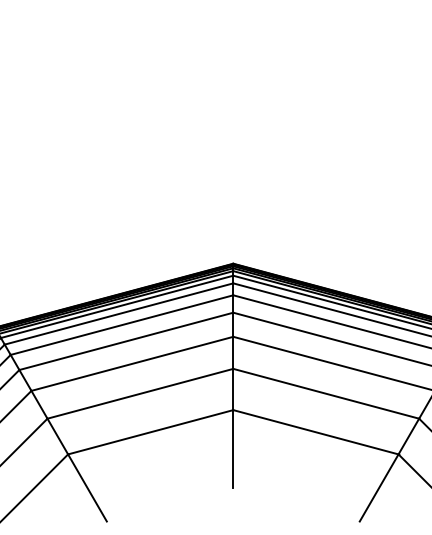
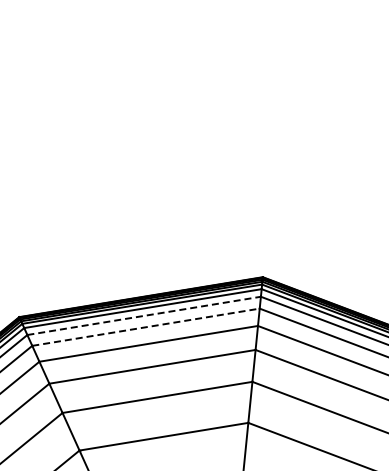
line: (119, 313) -> (144, 315), solid -> dashed
line: (122, 324) -> (146, 326), solid -> dashed

